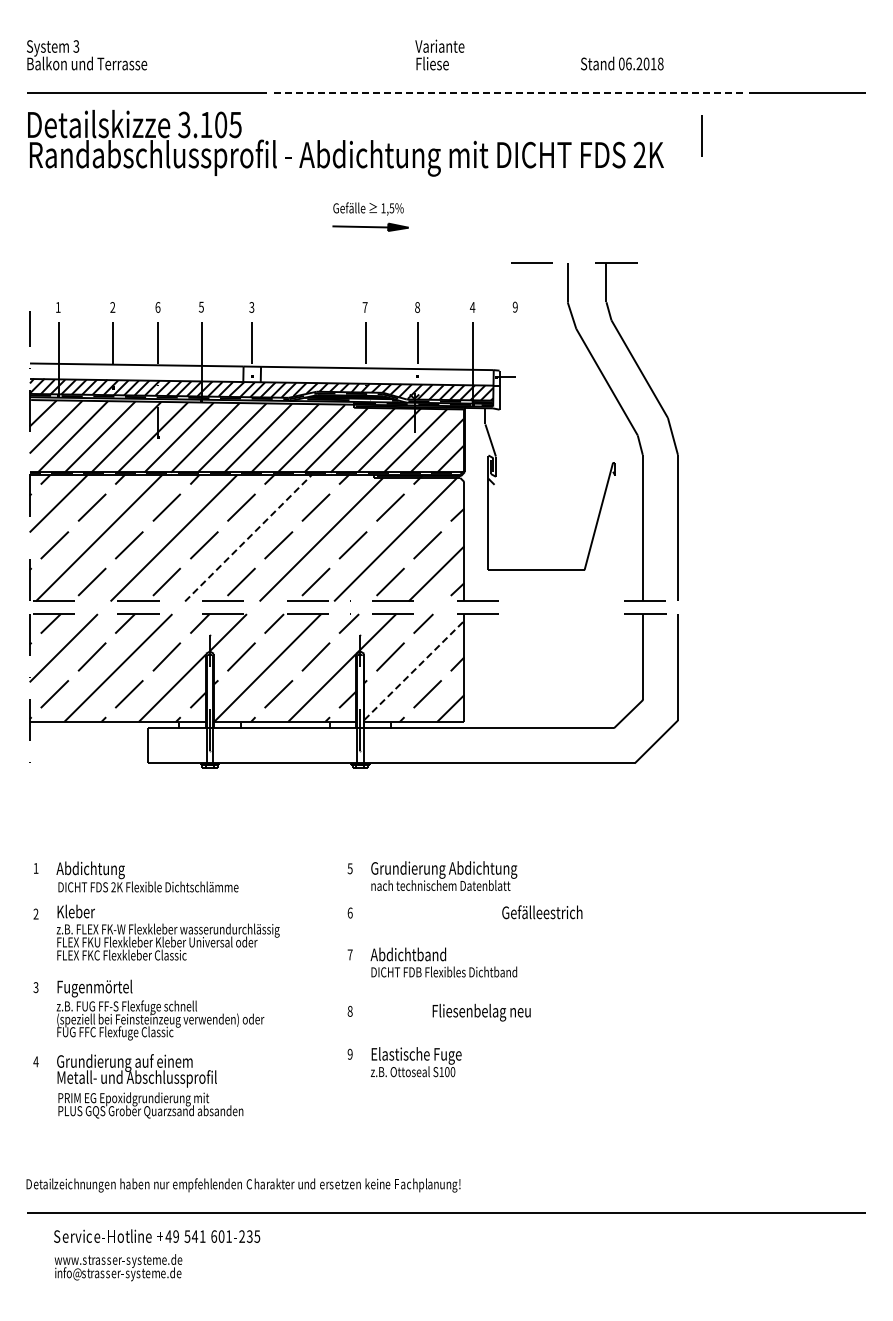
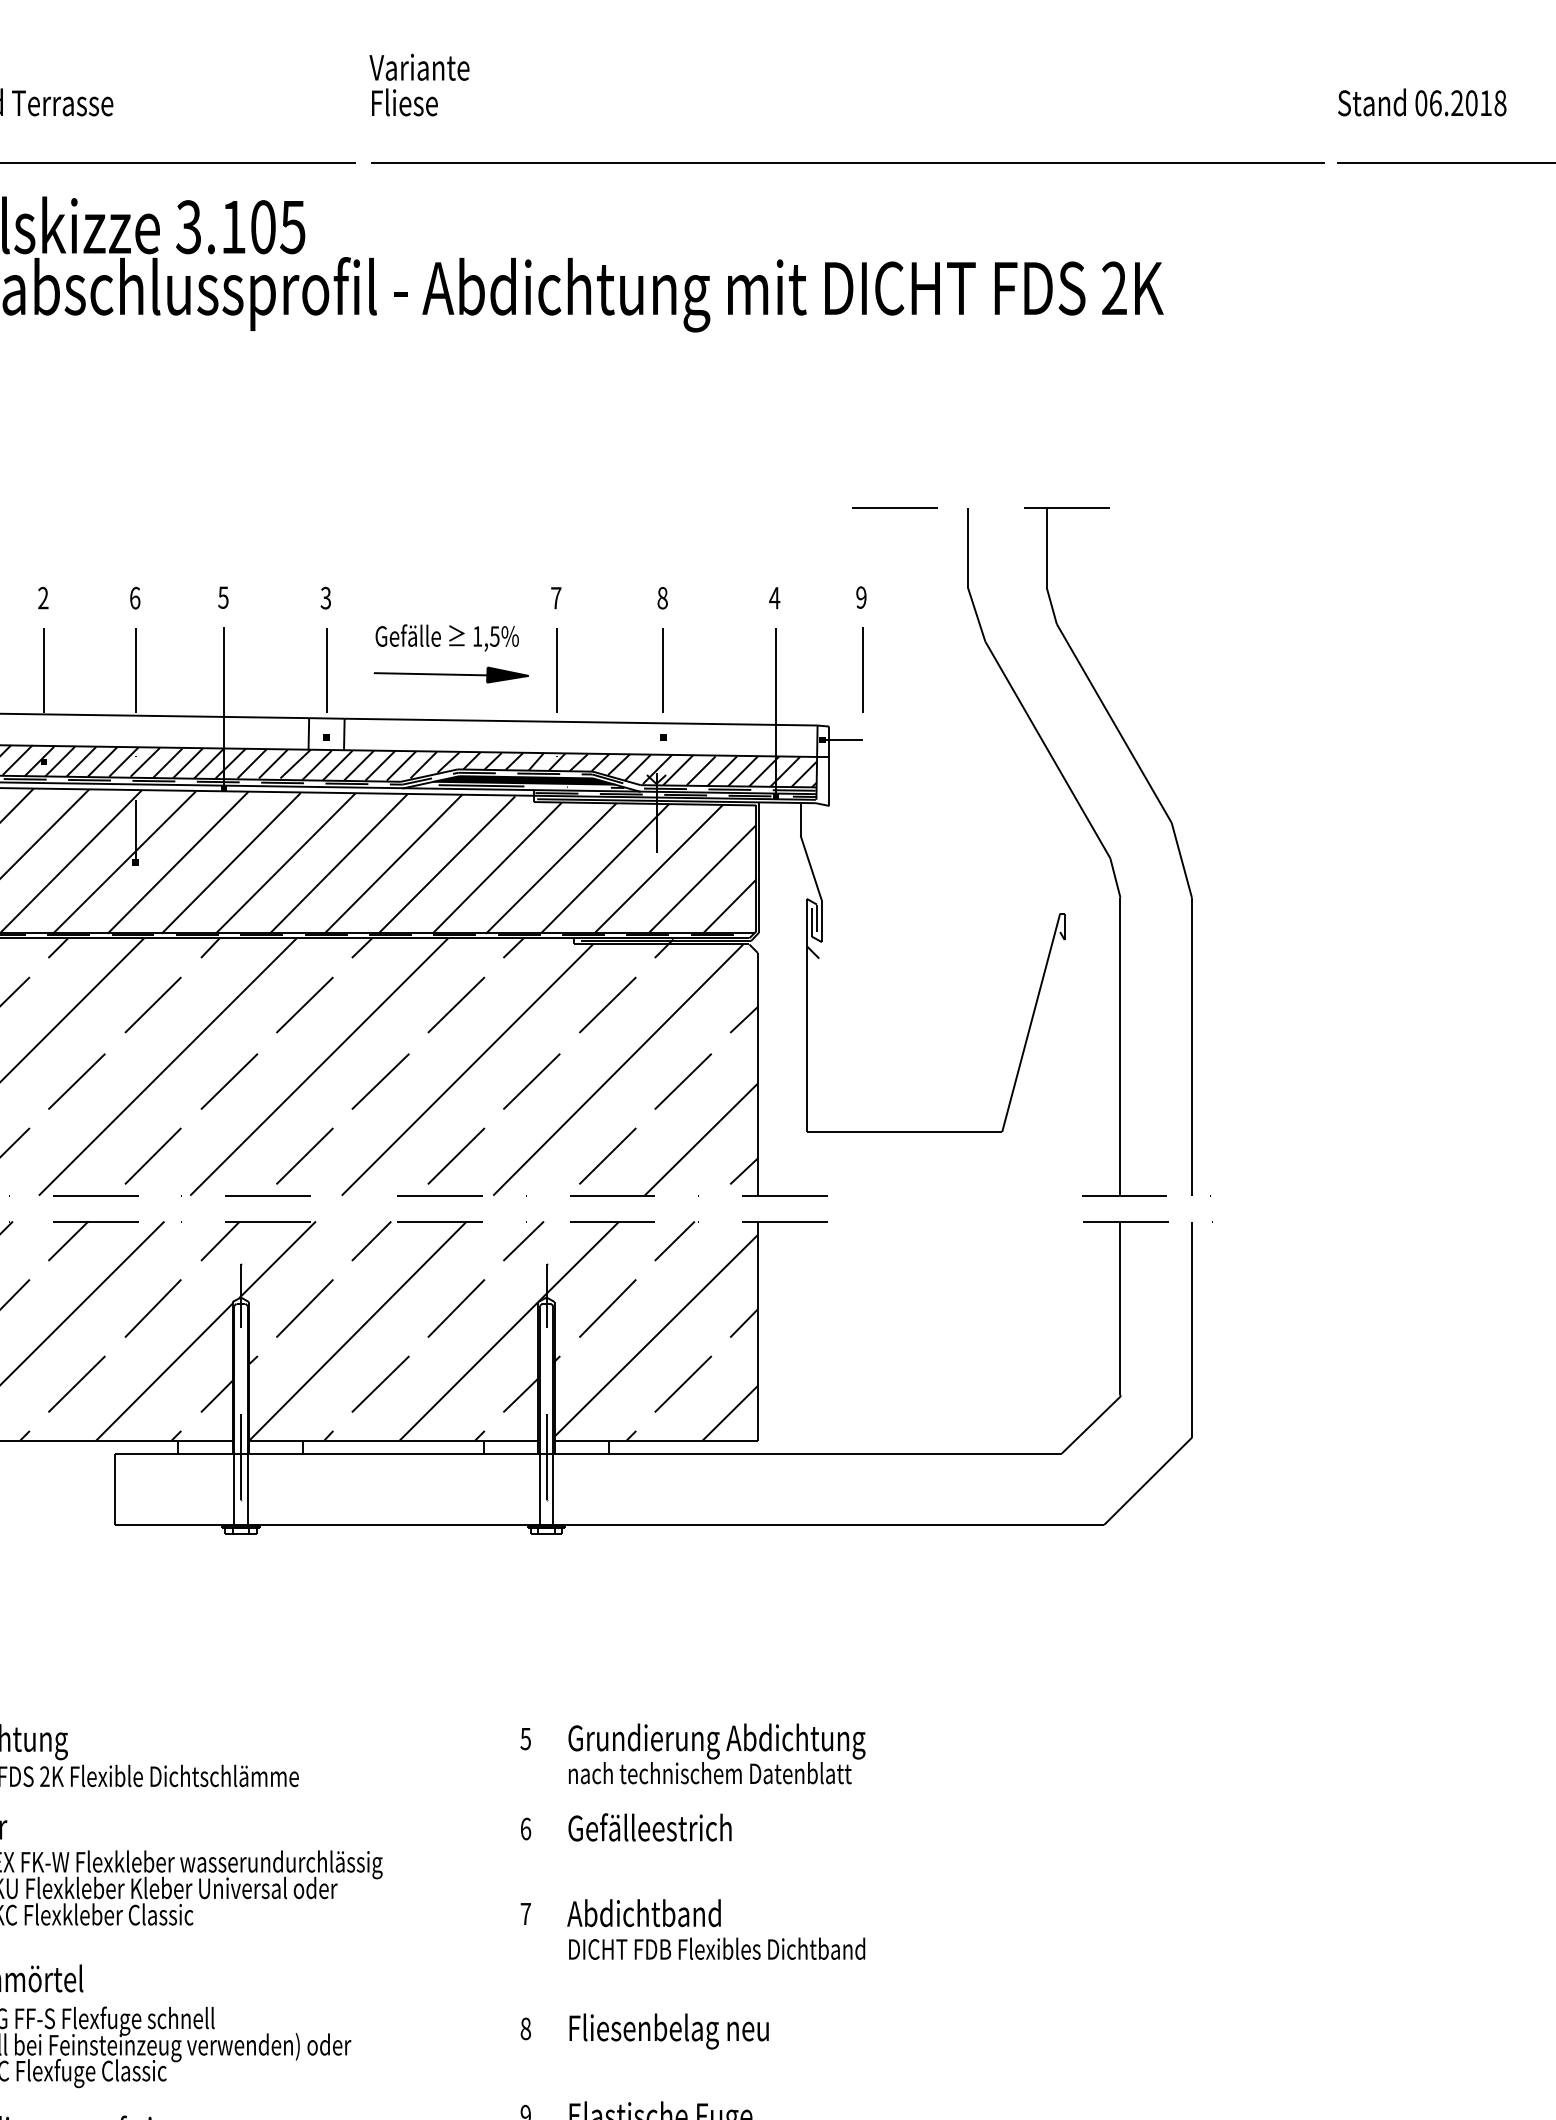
text: (439, 54) -> (418, 83), moved
text: (622, 63) -> (1422, 102), moved
line: (508, 93) -> (847, 163), dashed -> solid
line: (701, 135) -> (861, 669), moved
part: (370, 216) -> (451, 653), moved
line: (248, 538) -> (319, 1067), dashed -> solid
line: (414, 670) -> (656, 1335), dashed -> solid
text: (542, 912) -> (650, 1827), moved
text: (481, 1012) -> (668, 2031), moved

